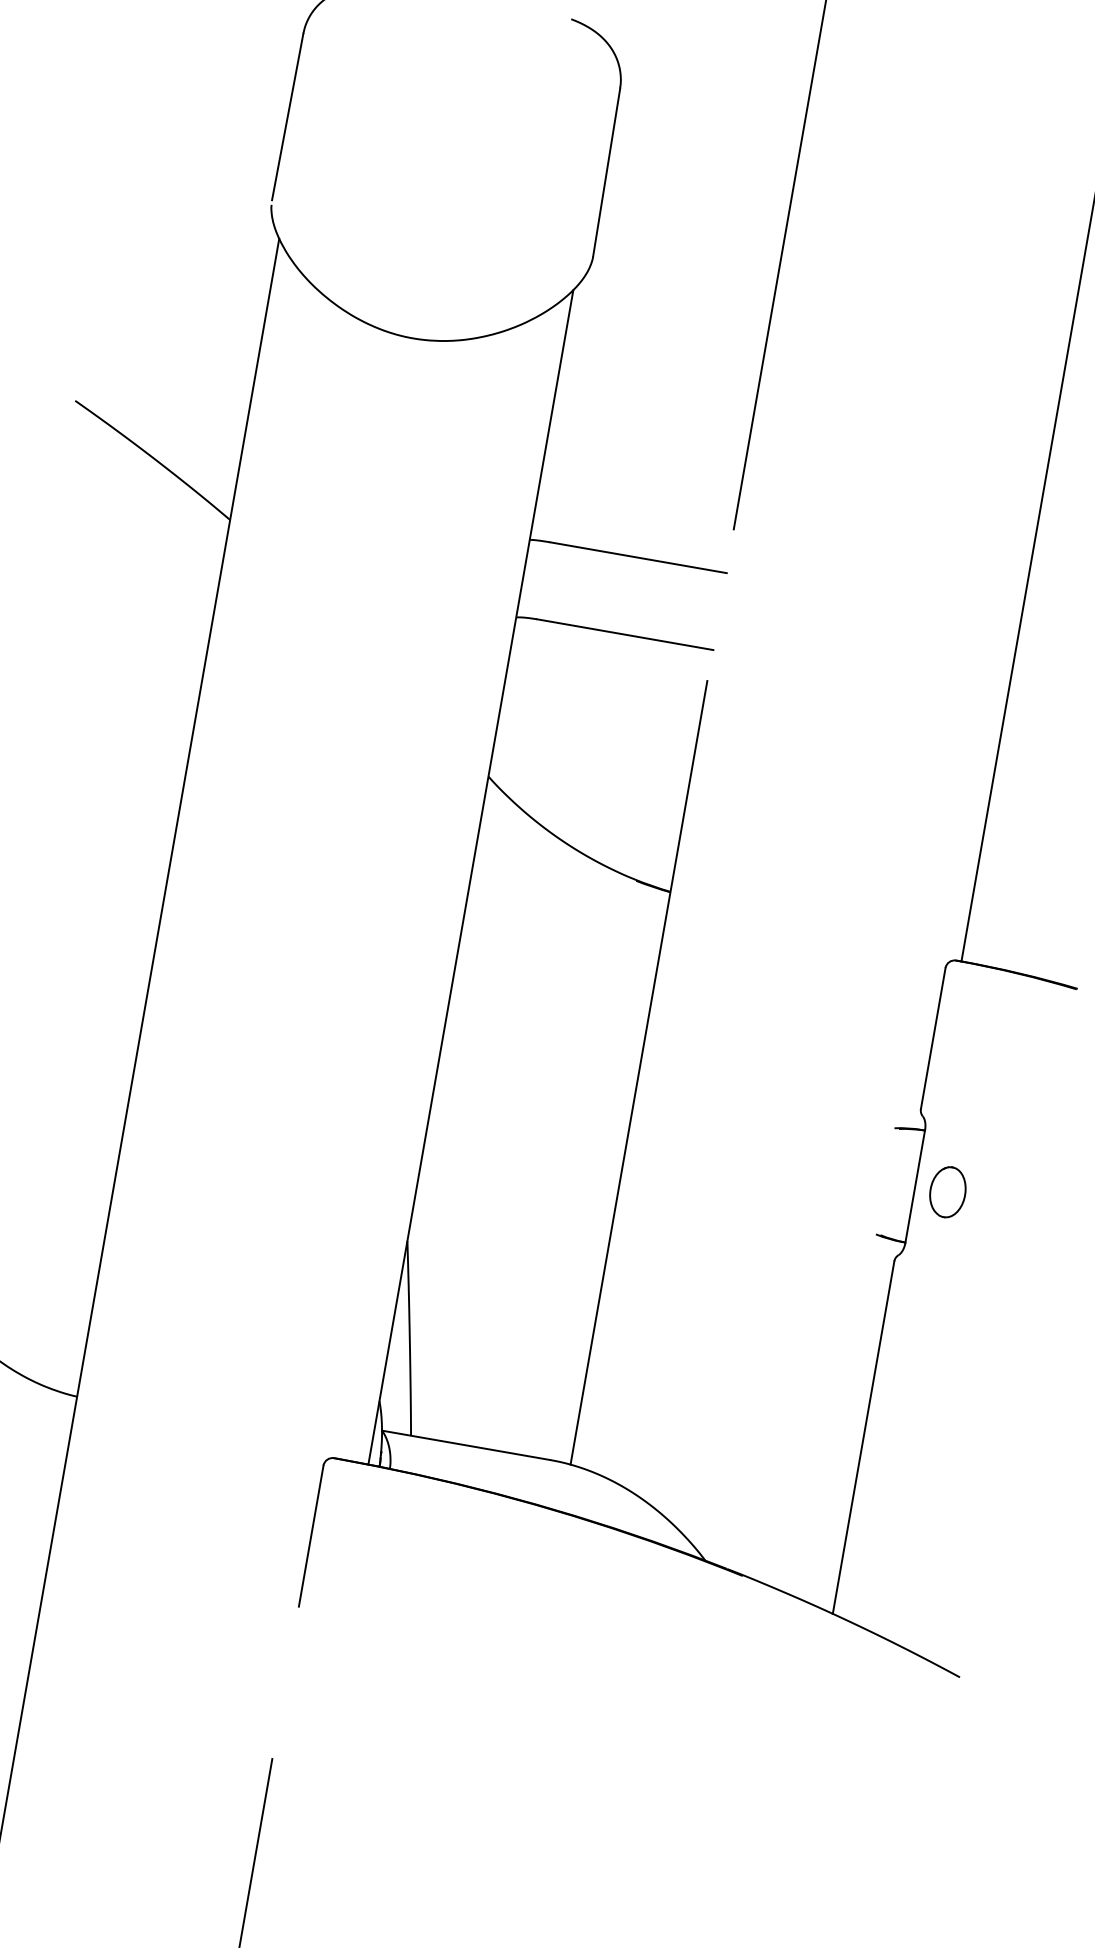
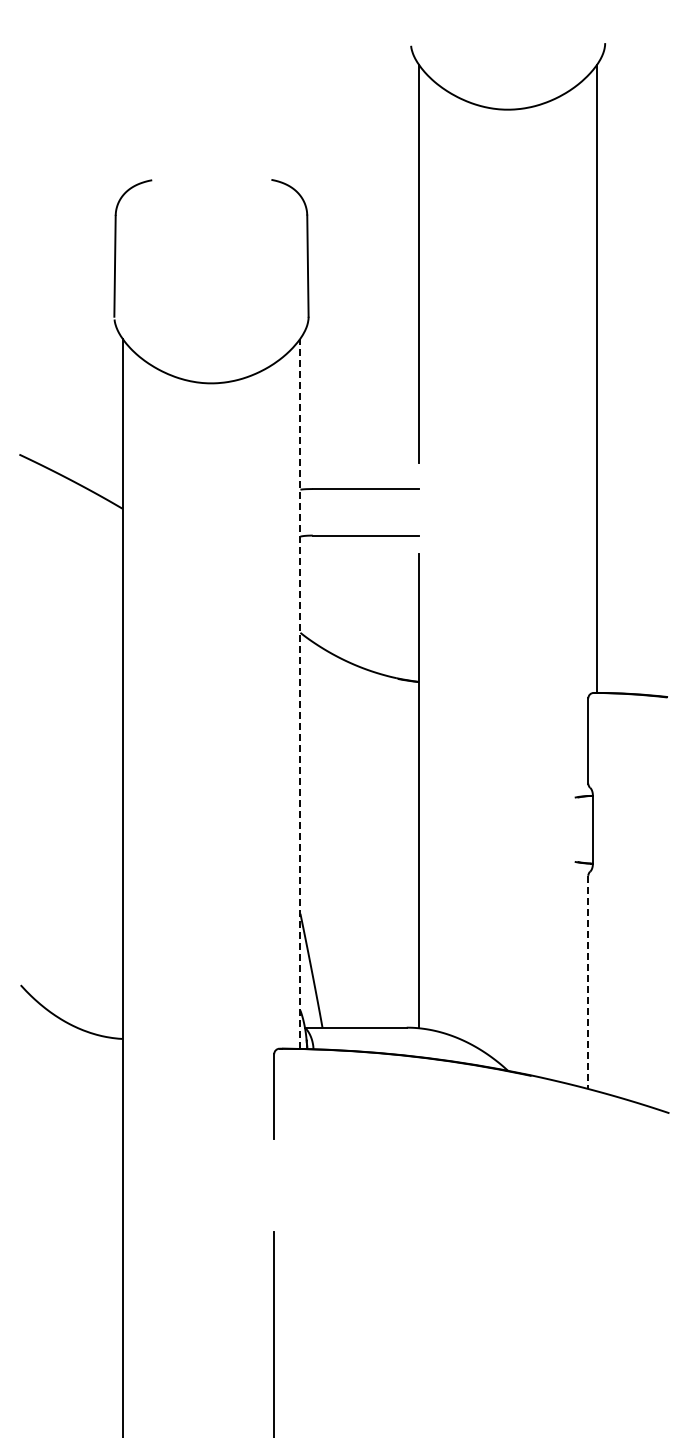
line: (471, 876) -> (300, 693), solid -> dashed
part: (947, 1191) -> (612, 829), removed
line: (863, 1437) -> (588, 982), solid -> dashed

